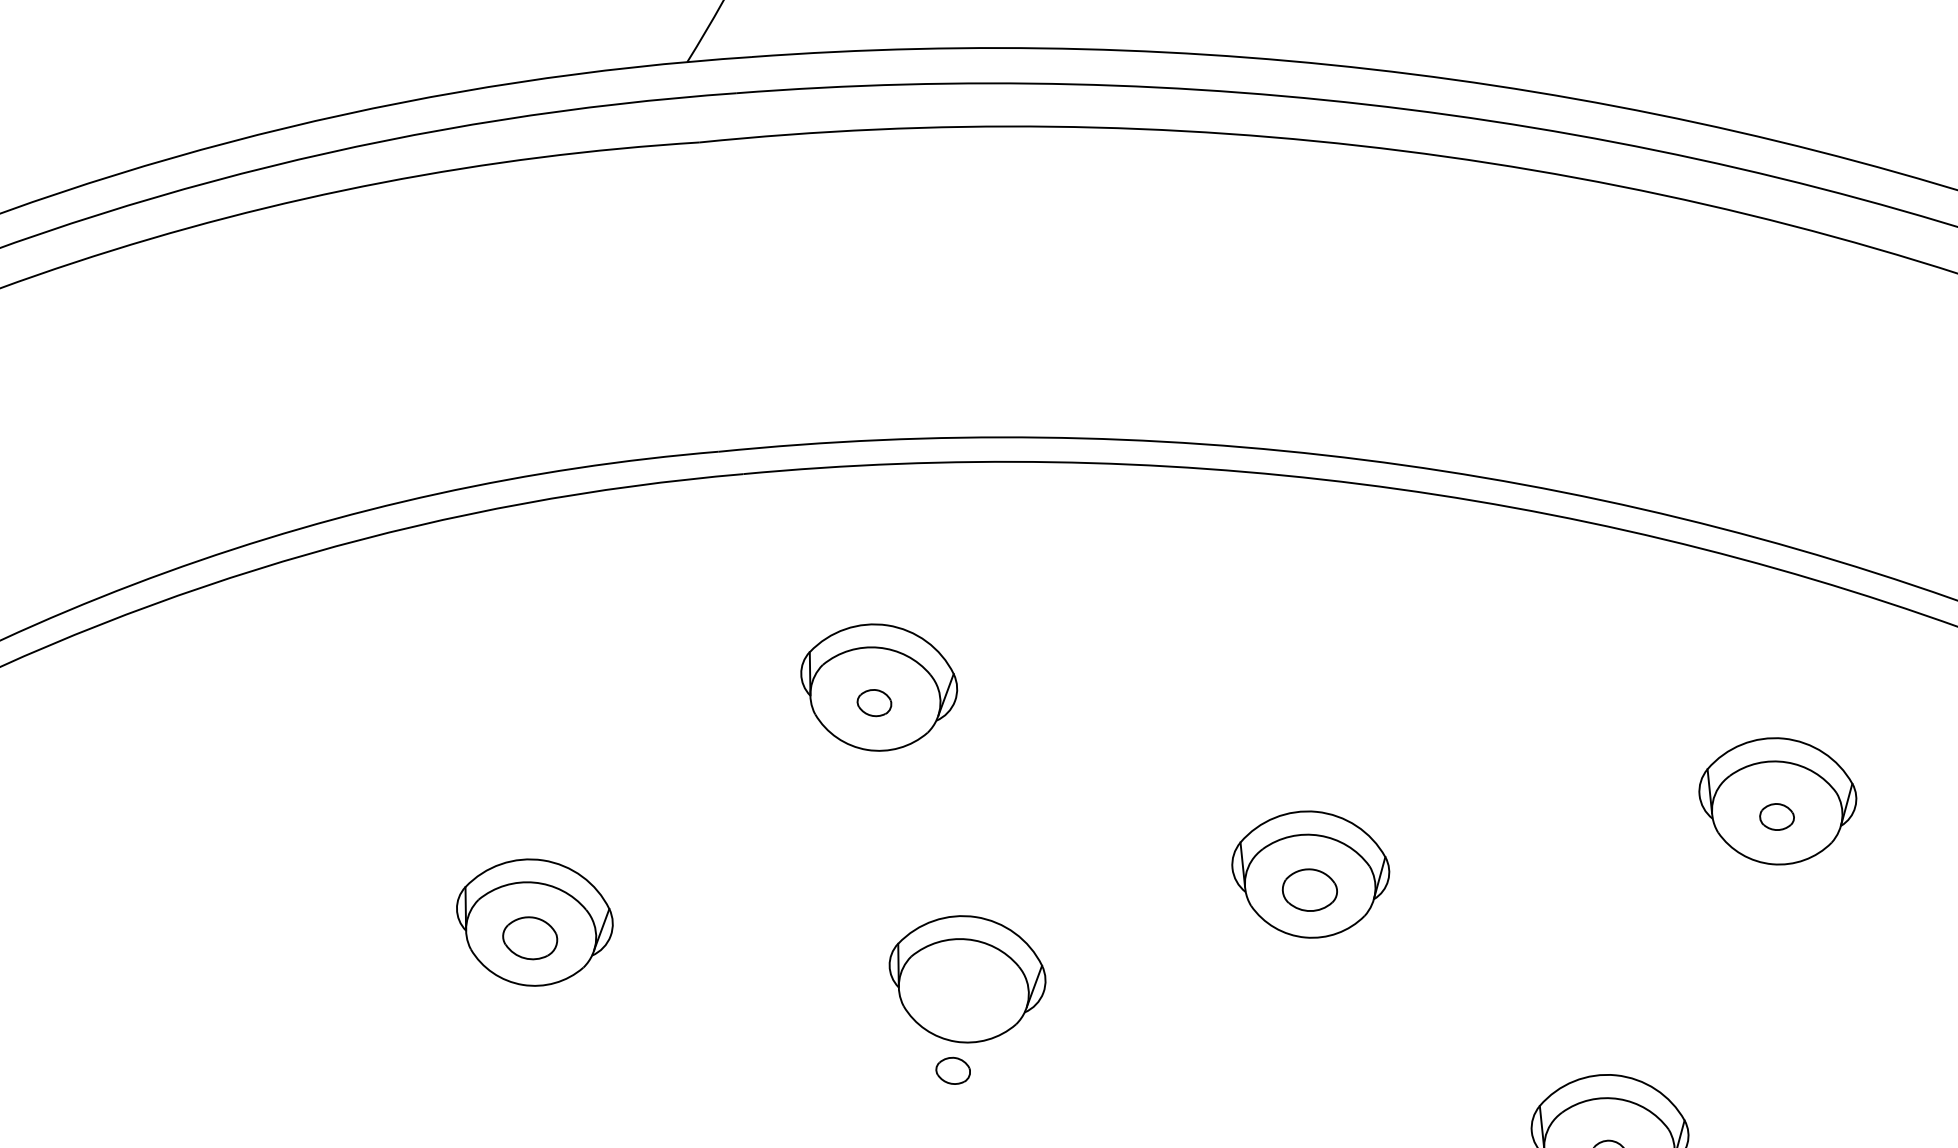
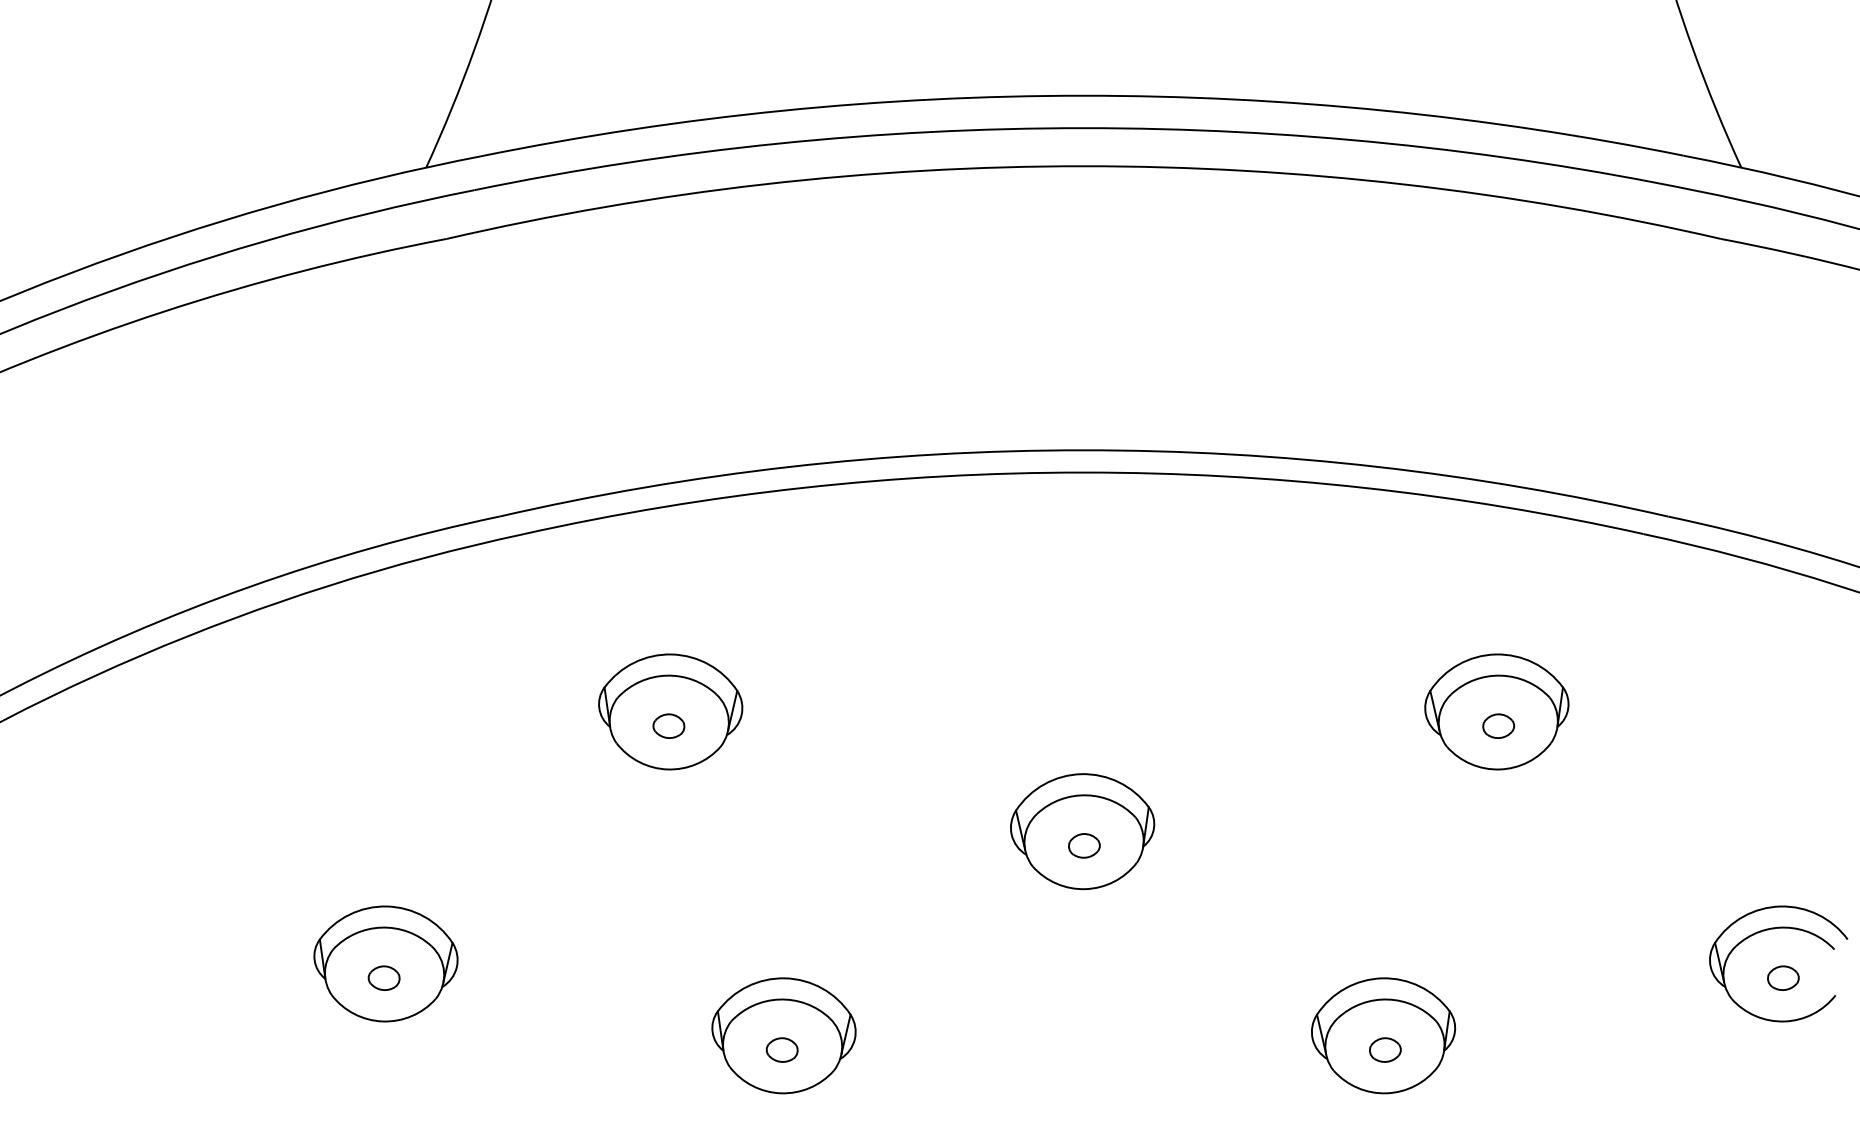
part: (1310, 889) -> (1084, 845), size x0.62
part: (529, 937) -> (383, 977), size x0.62
part: (966, 979) -> (783, 1035), moved

